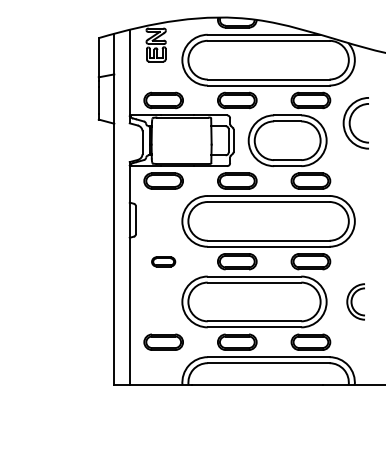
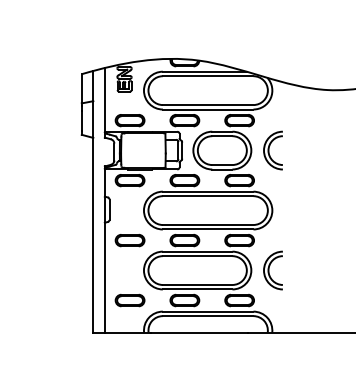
part: (355, 123) -> (272, 150), moved
part: (162, 261) -> (129, 240), size x1.67
part: (355, 301) -> (272, 270), size x1.43

